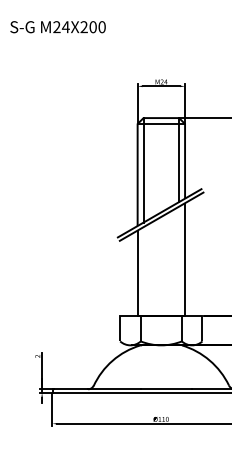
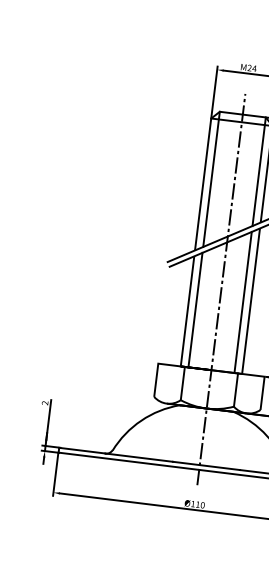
line: (161, 253) -> (221, 289), added
line: (179, 260) -> (243, 301), added
line: (143, 271) -> (195, 310), added

